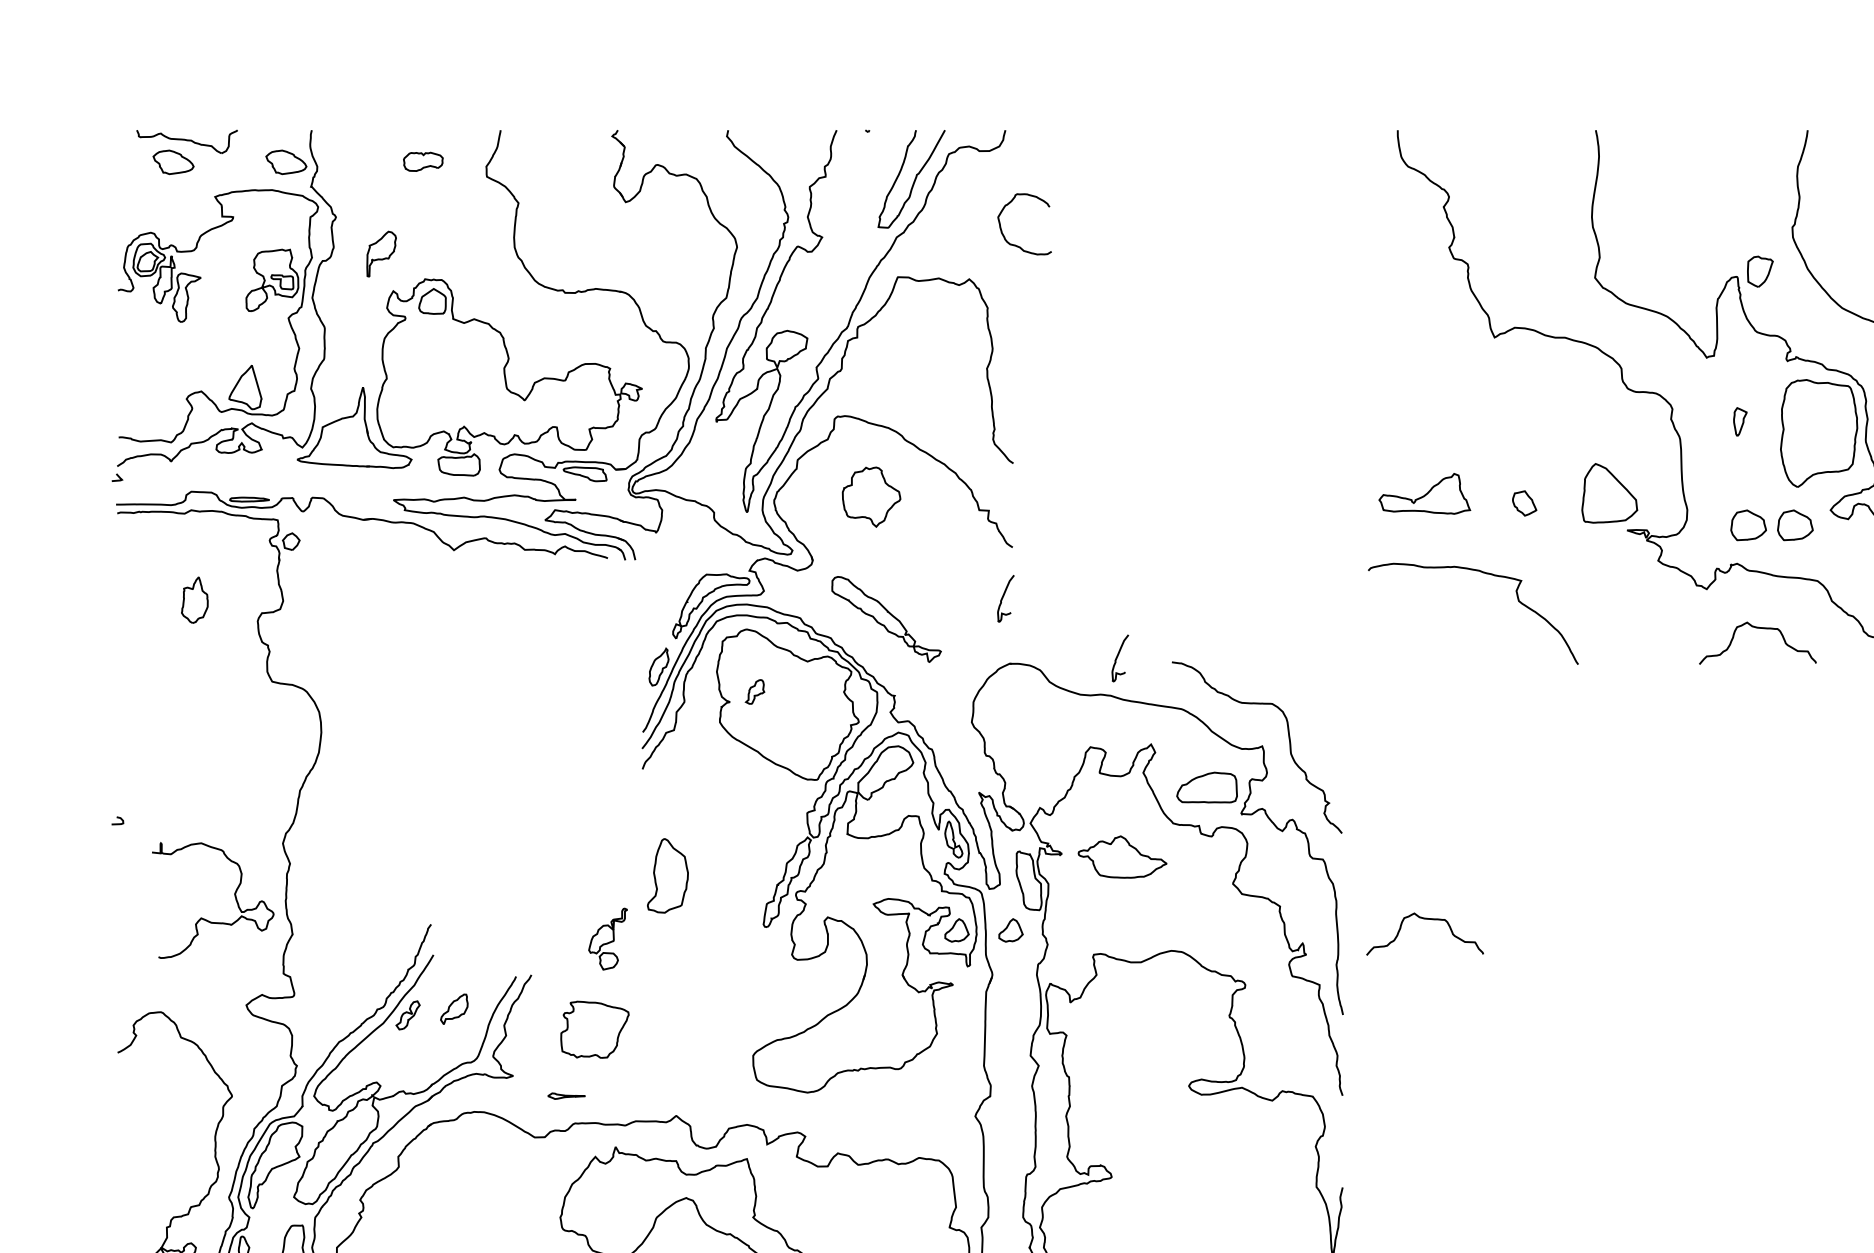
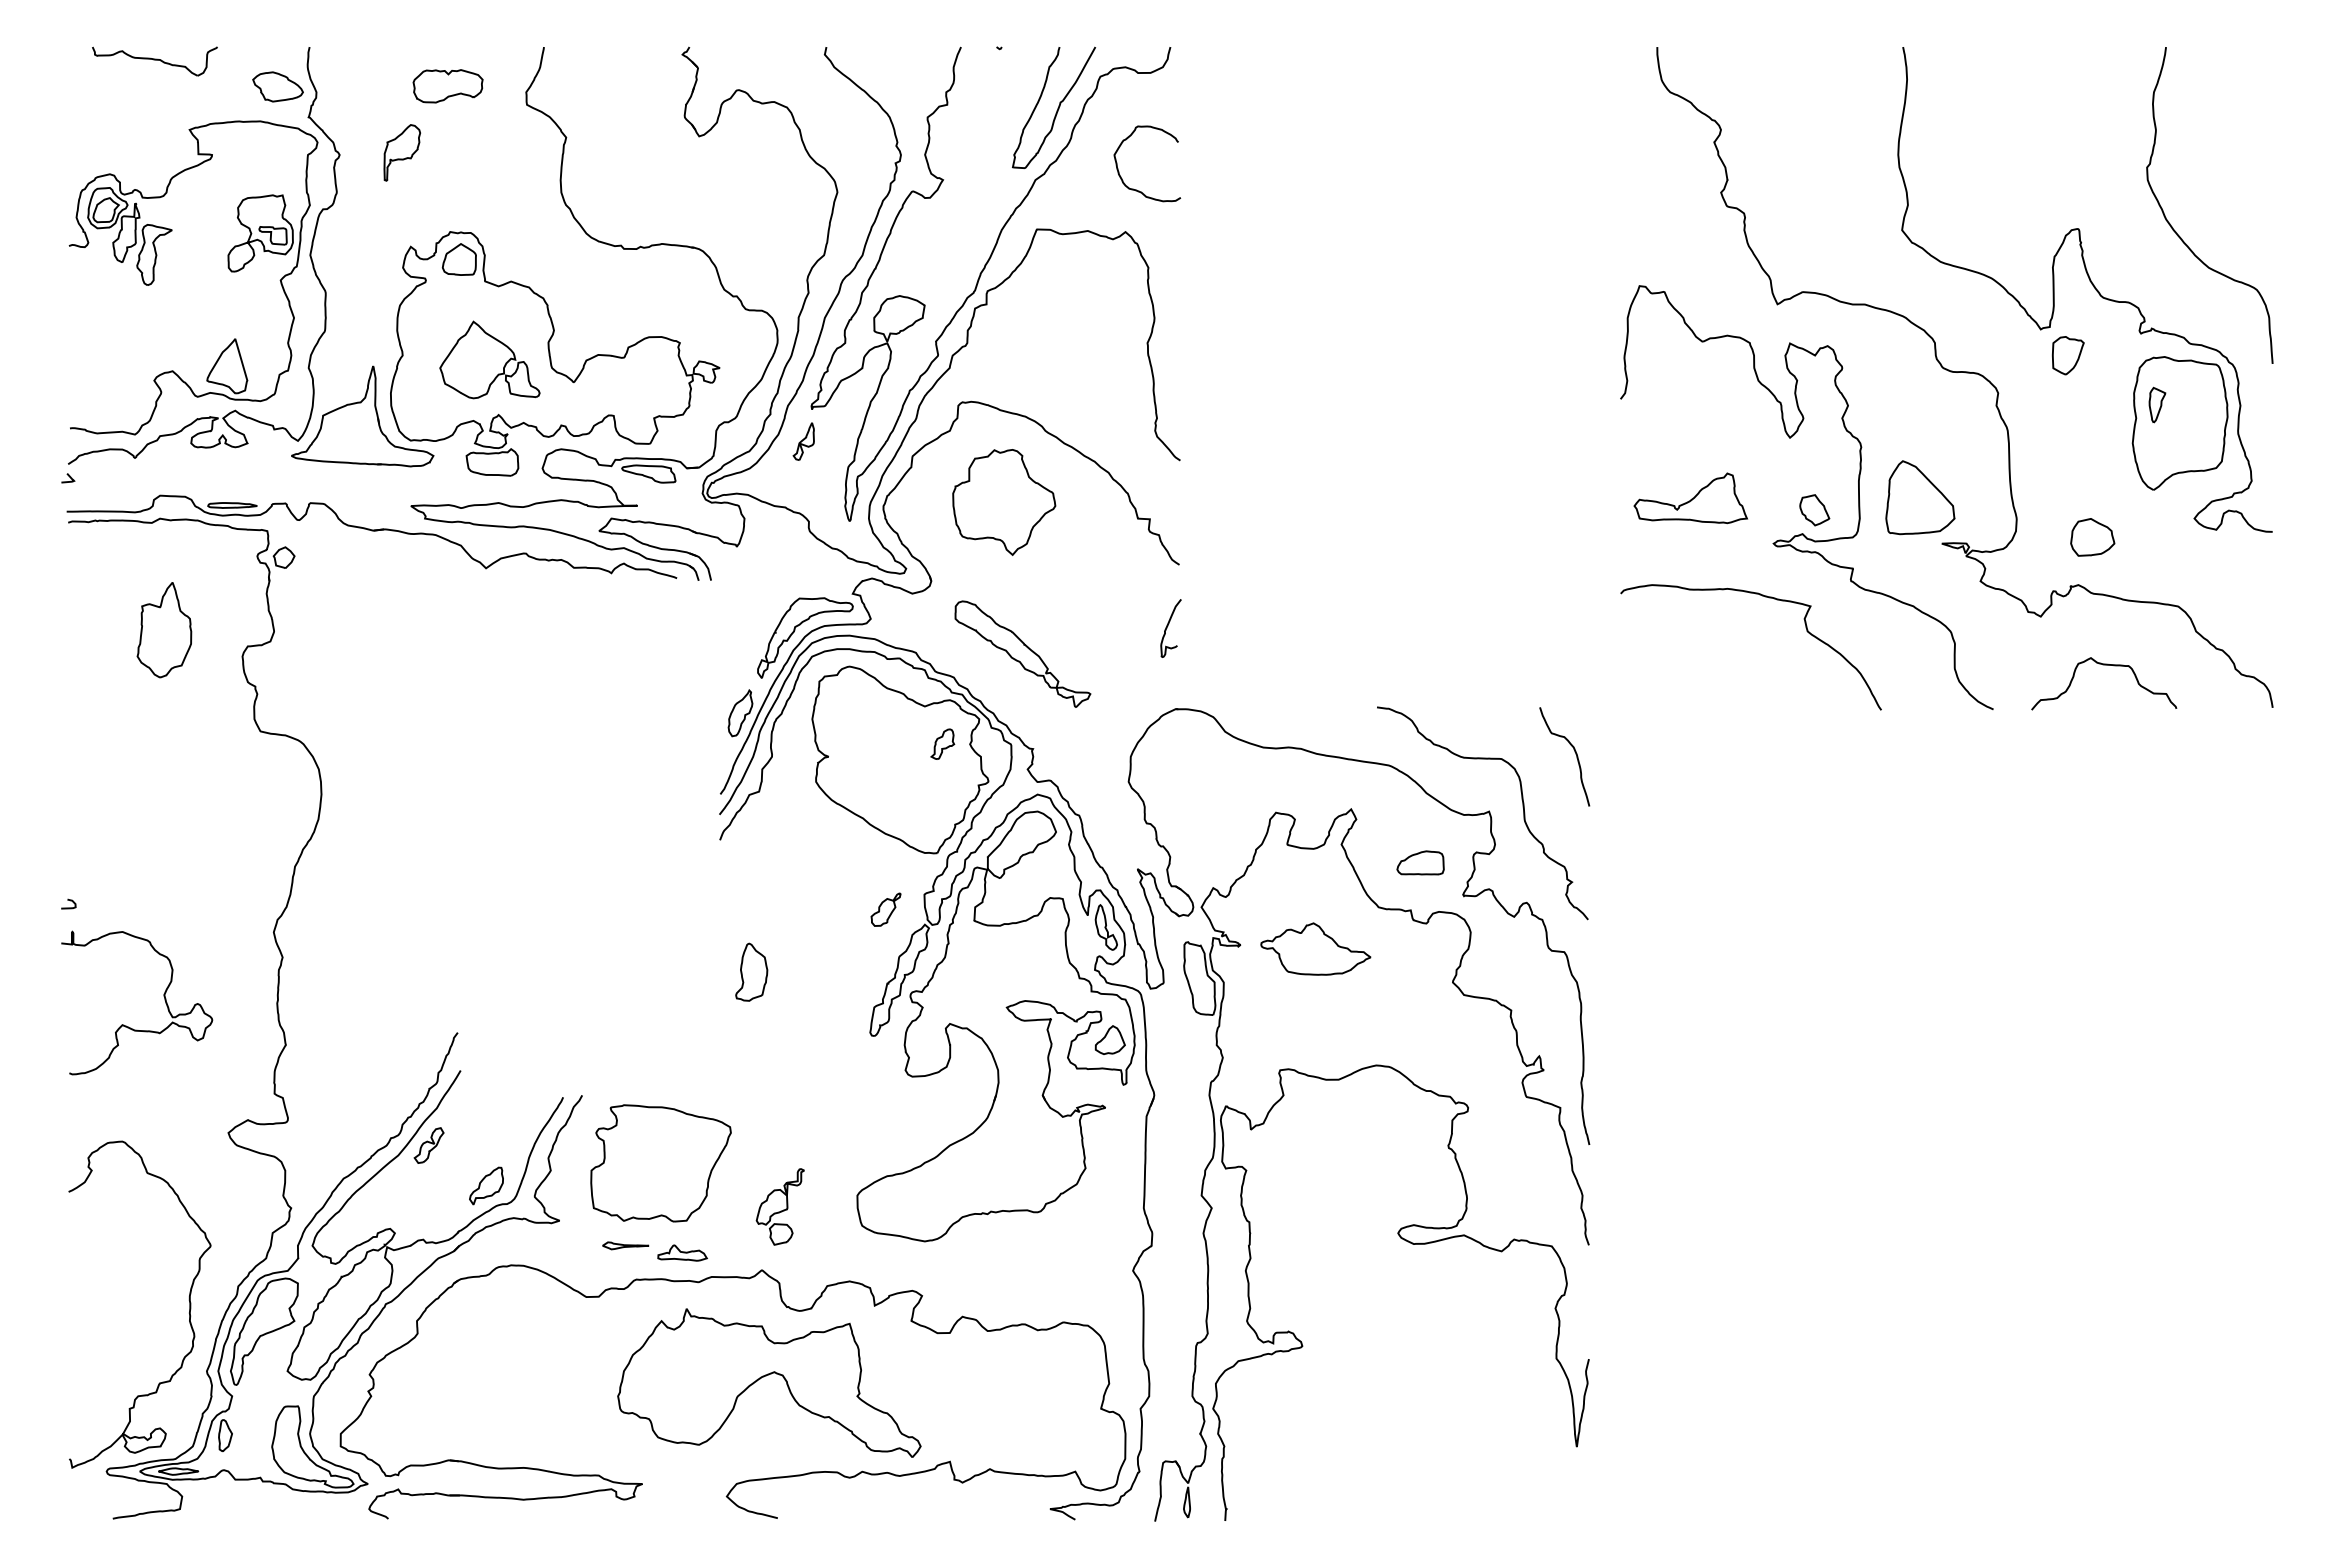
part: (173, 162) -> (137, 86), removed
part: (422, 162) -> (447, 86), size x1.43
curve: (1018, 245) -> (1139, 190), moved
part: (381, 253) -> (401, 152), moved
part: (1759, 271) -> (2067, 355), moved
part: (456, 381) -> (489, 359), added
part: (1740, 421) -> (2157, 404), moved
part: (709, 448) -> (803, 441), added
part: (871, 497) -> (1004, 502), size x1.43
curve: (1515, 522) -> (1803, 533), added
part: (1795, 525) -> (2150, 537), removed
part: (194, 600) -> (164, 630), size x1.67
curve: (1118, 656) -> (1310, 700), removed
part: (754, 691) -> (942, 743), moved
curve: (1331, 698) -> (1574, 752), added
part: (1206, 787) -> (1420, 862), size x0.62
part: (775, 825) -> (885, 909), added
part: (667, 875) -> (751, 971), size x0.62
curve: (204, 918) -> (126, 1025), moved
curve: (1425, 919) -> (1691, 1026), removed
part: (1010, 929) -> (1176, 1039), removed
part: (607, 938) -> (779, 1206), moved
part: (454, 1008) -> (486, 1185), moved
part: (594, 1029) -> (660, 1163), size x1.67
part: (612, 1101) -> (682, 1252), added

